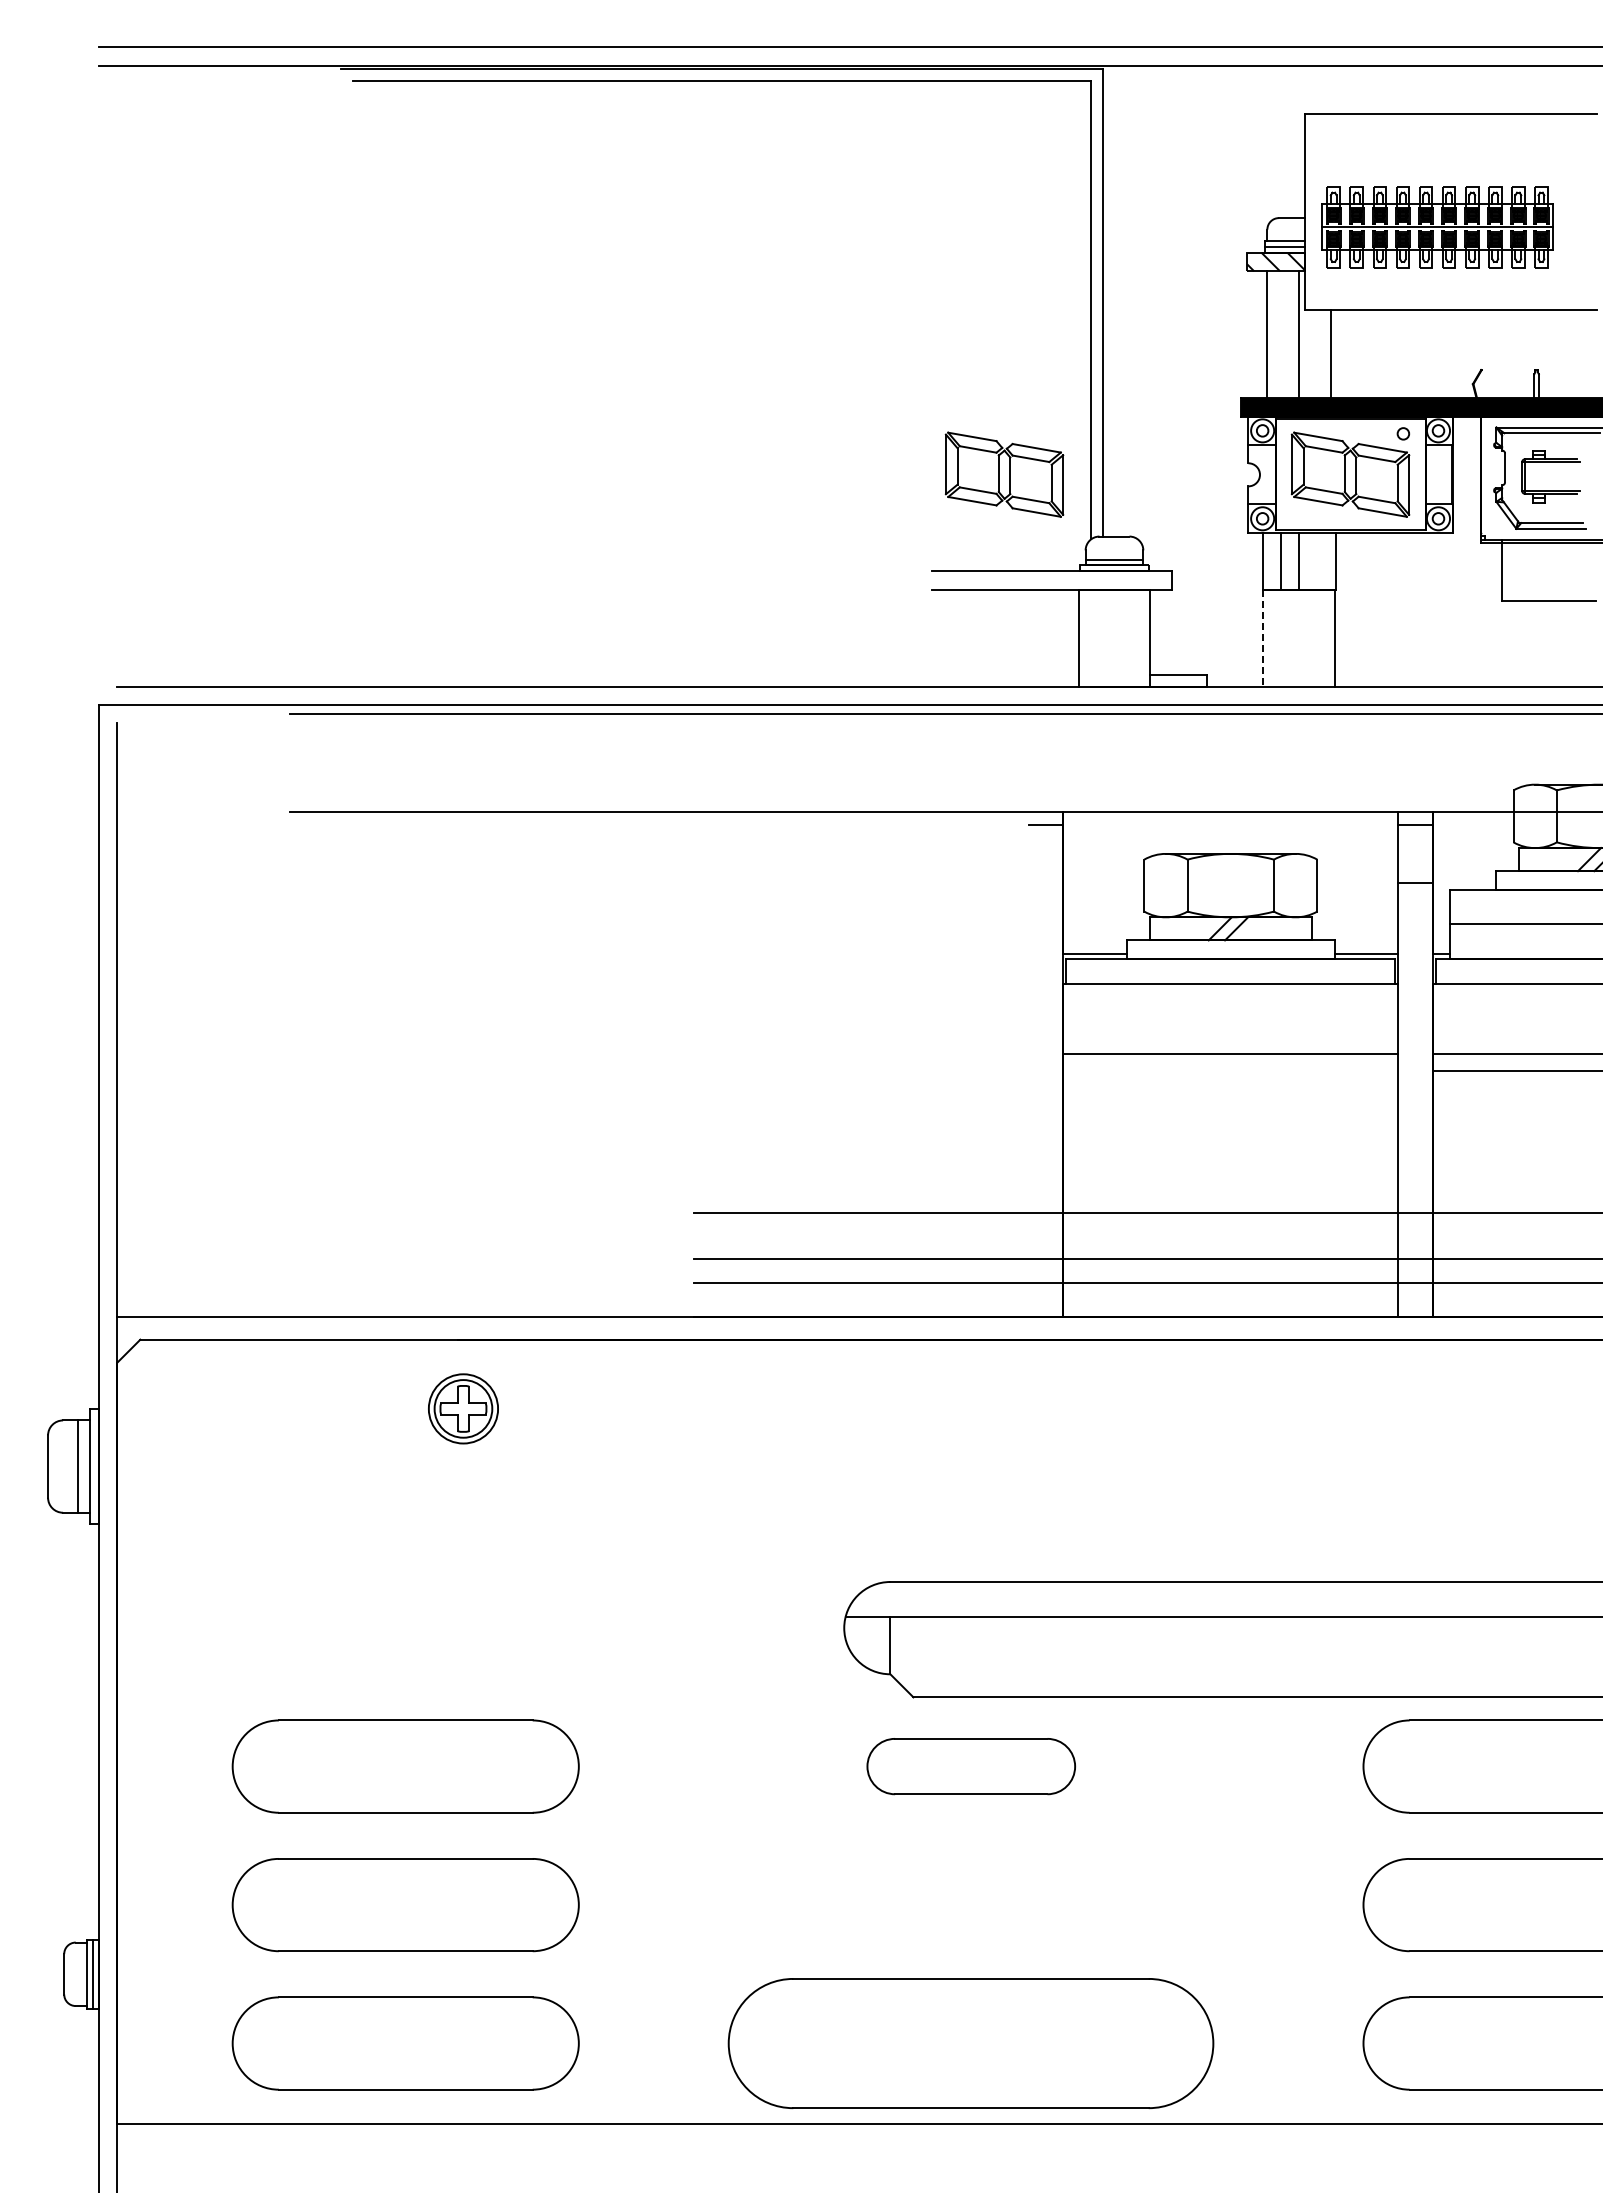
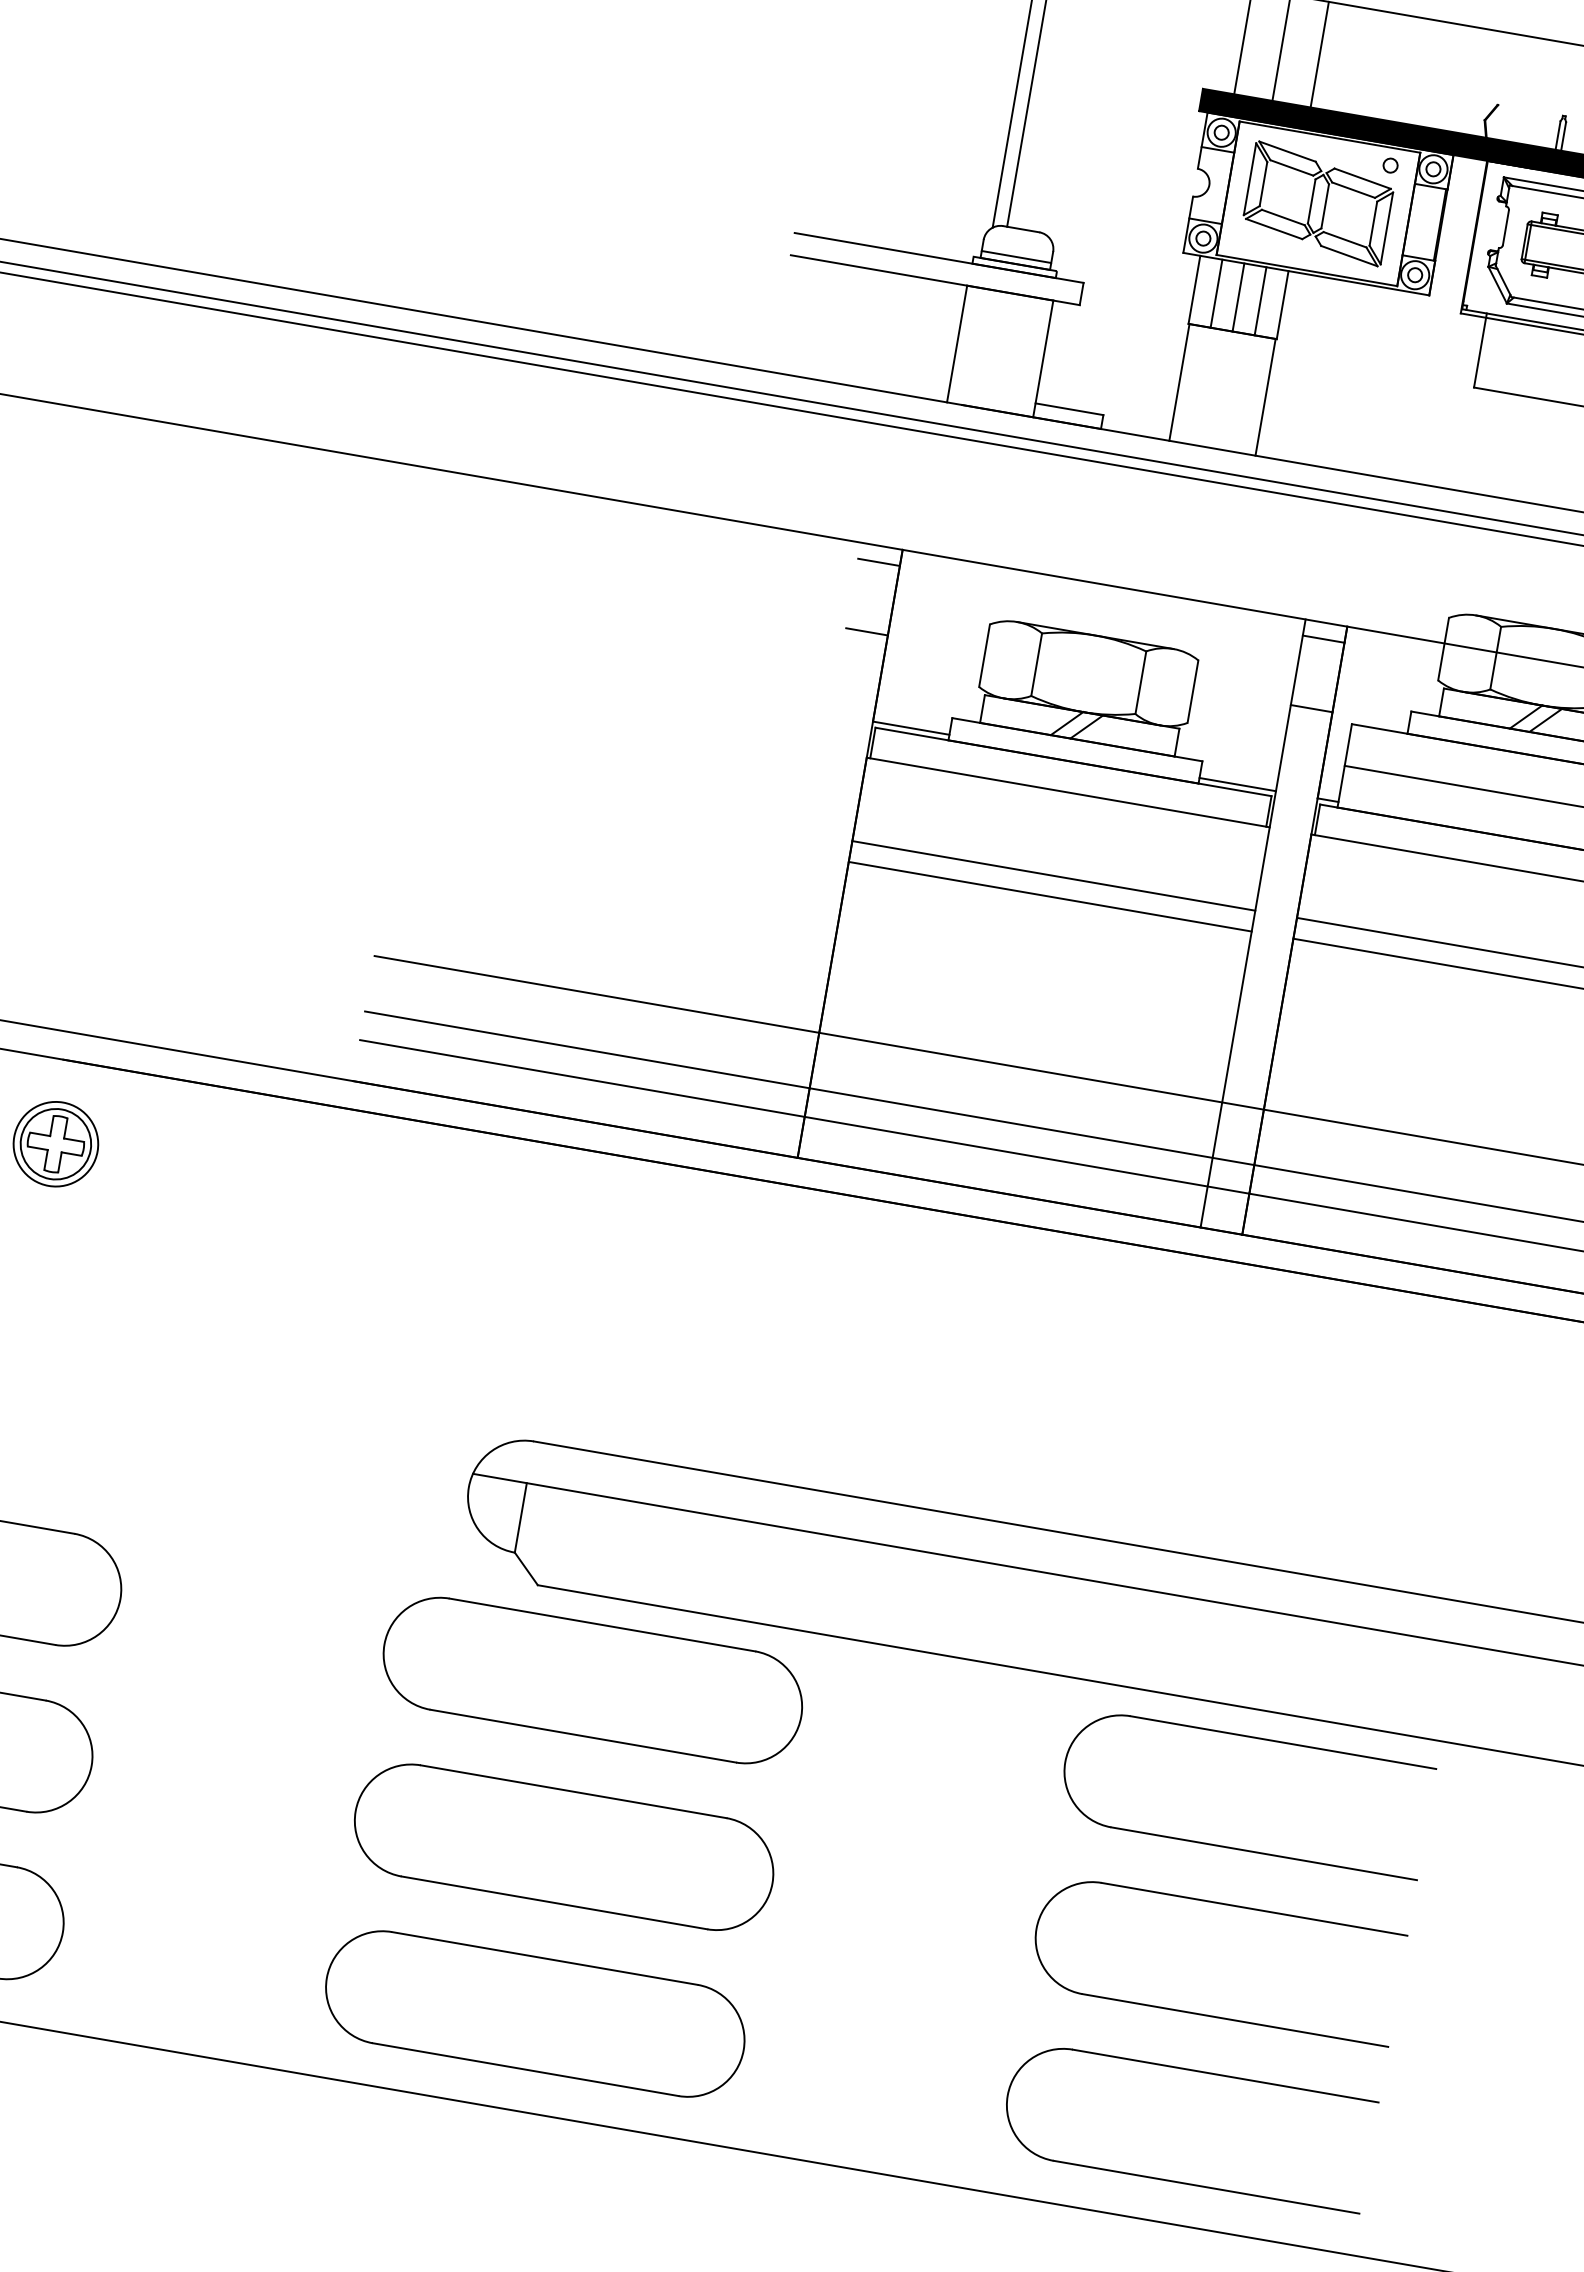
part: (1004, 474) -> (901, 131), removed
line: (1317, 561) -> (1260, 301), added
line: (1263, 638) -> (1179, 382), dashed -> solid
line: (1045, 882) -> (866, 631), added
line: (1230, 1070) -> (1049, 896), added
part: (971, 1766) -> (593, 1680), size x1.67
part: (971, 1905) -> (564, 1847), added
part: (971, 2043) -> (535, 2014), size x0.71

